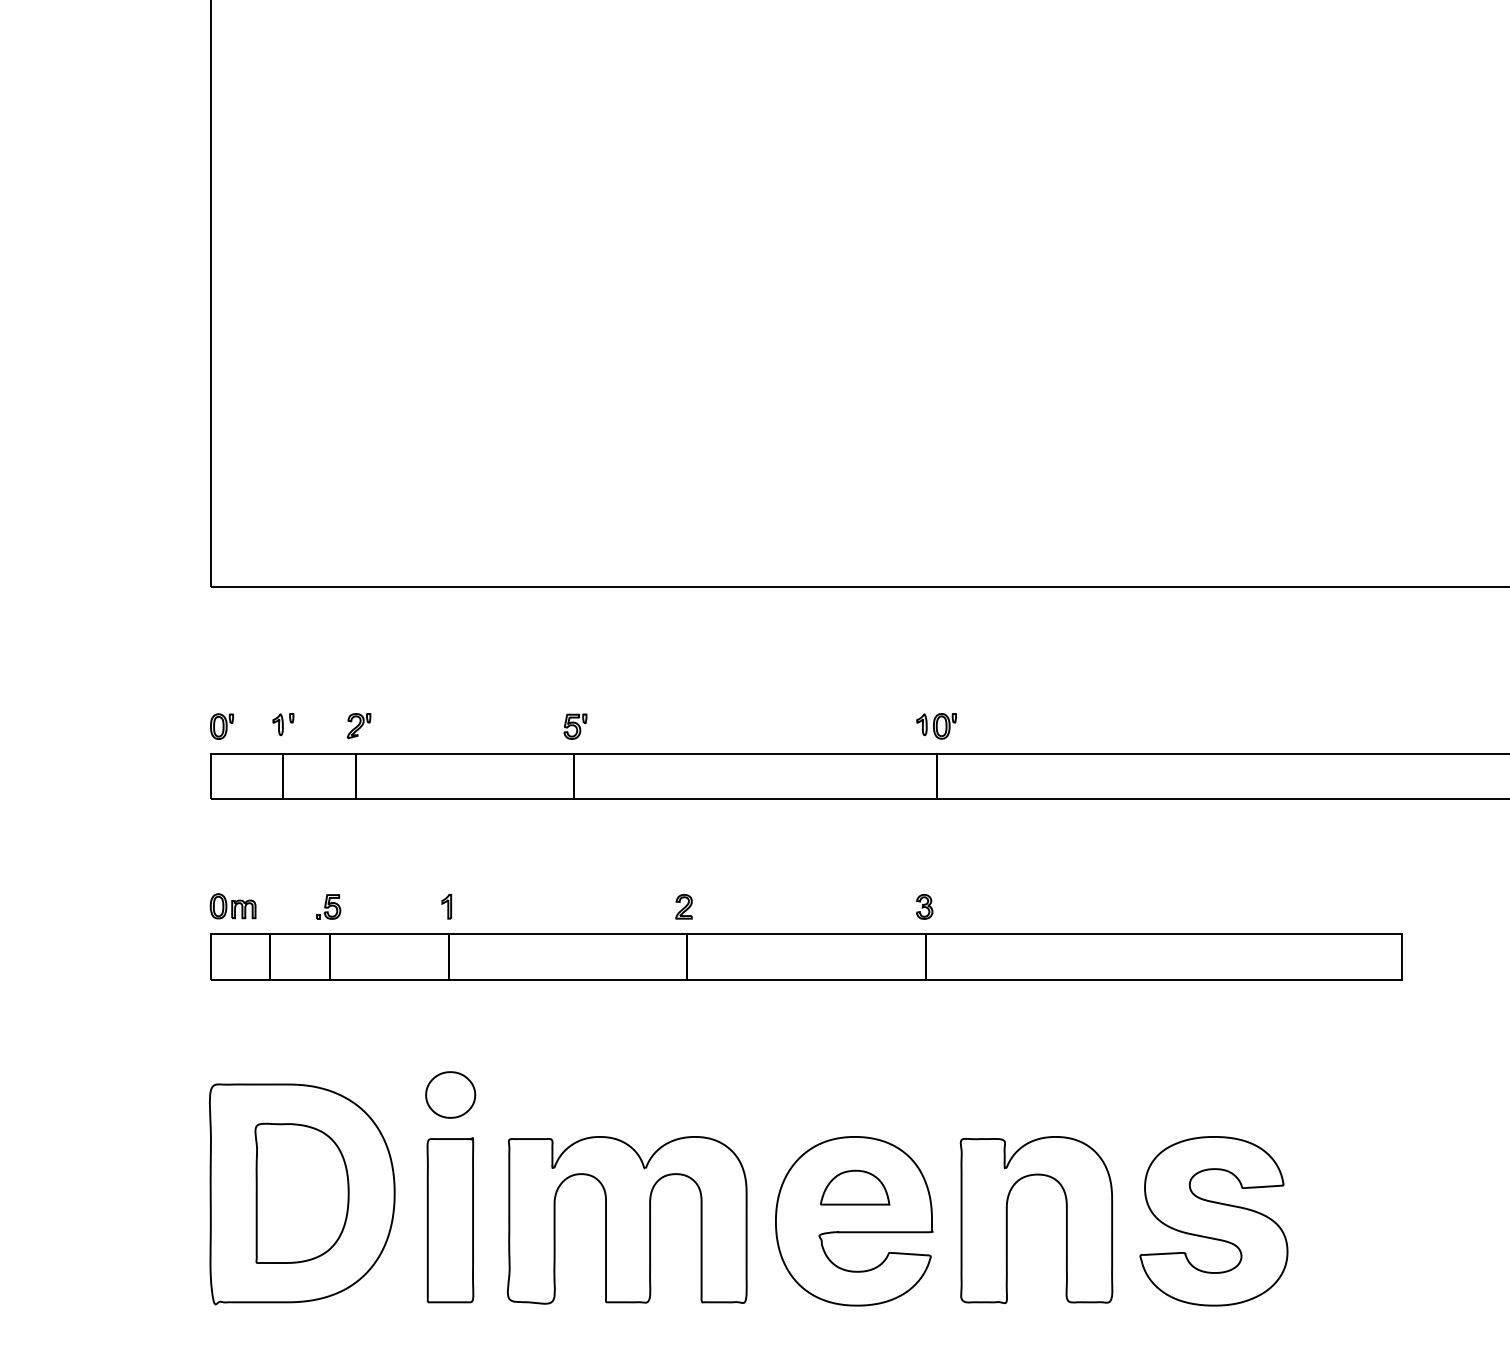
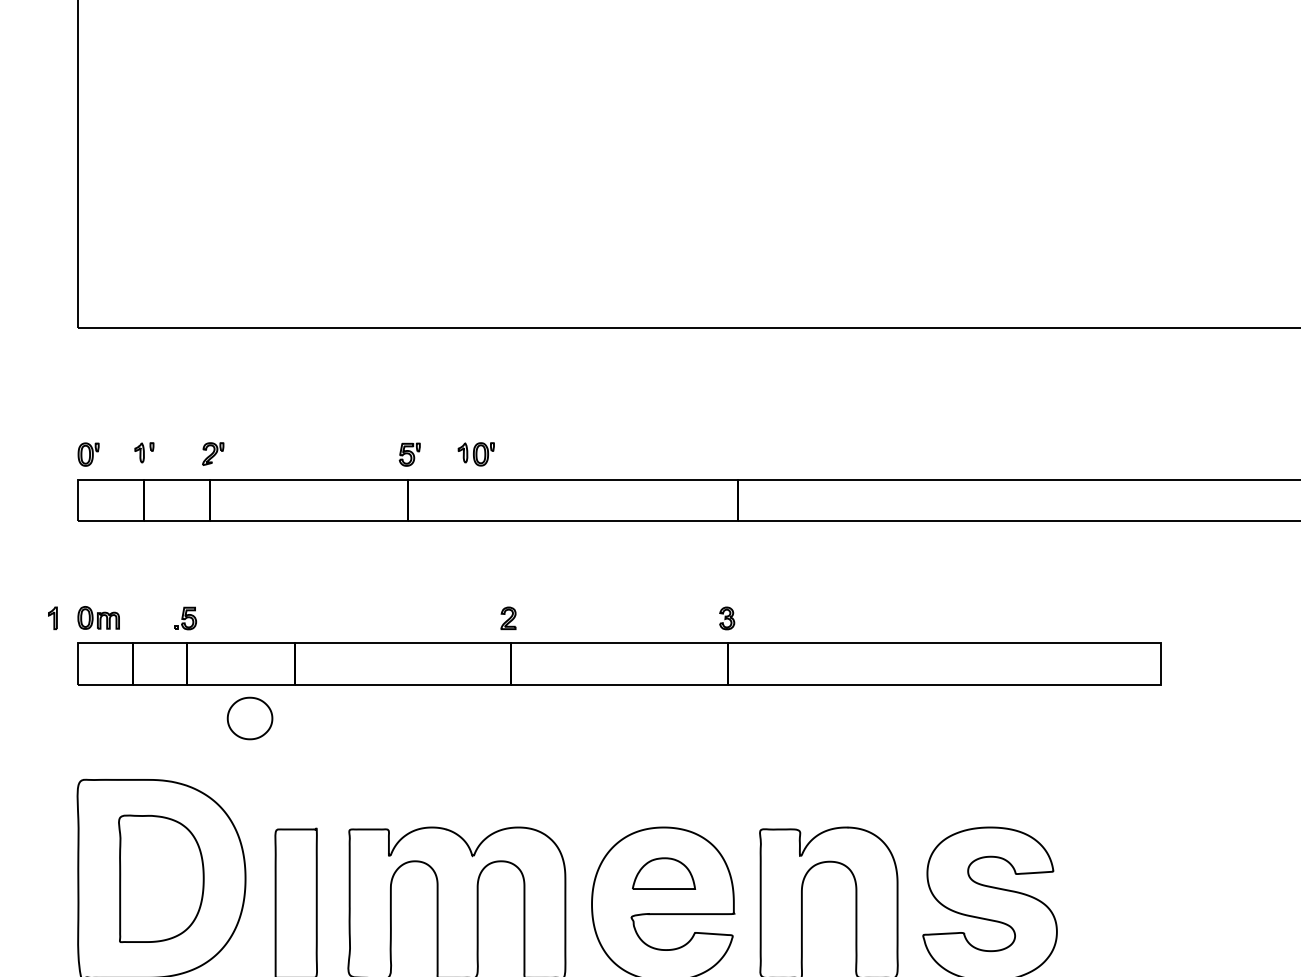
part: (936, 726) -> (476, 454), moved
part: (446, 906) -> (52, 618), moved
part: (450, 1094) -> (249, 718), moved

